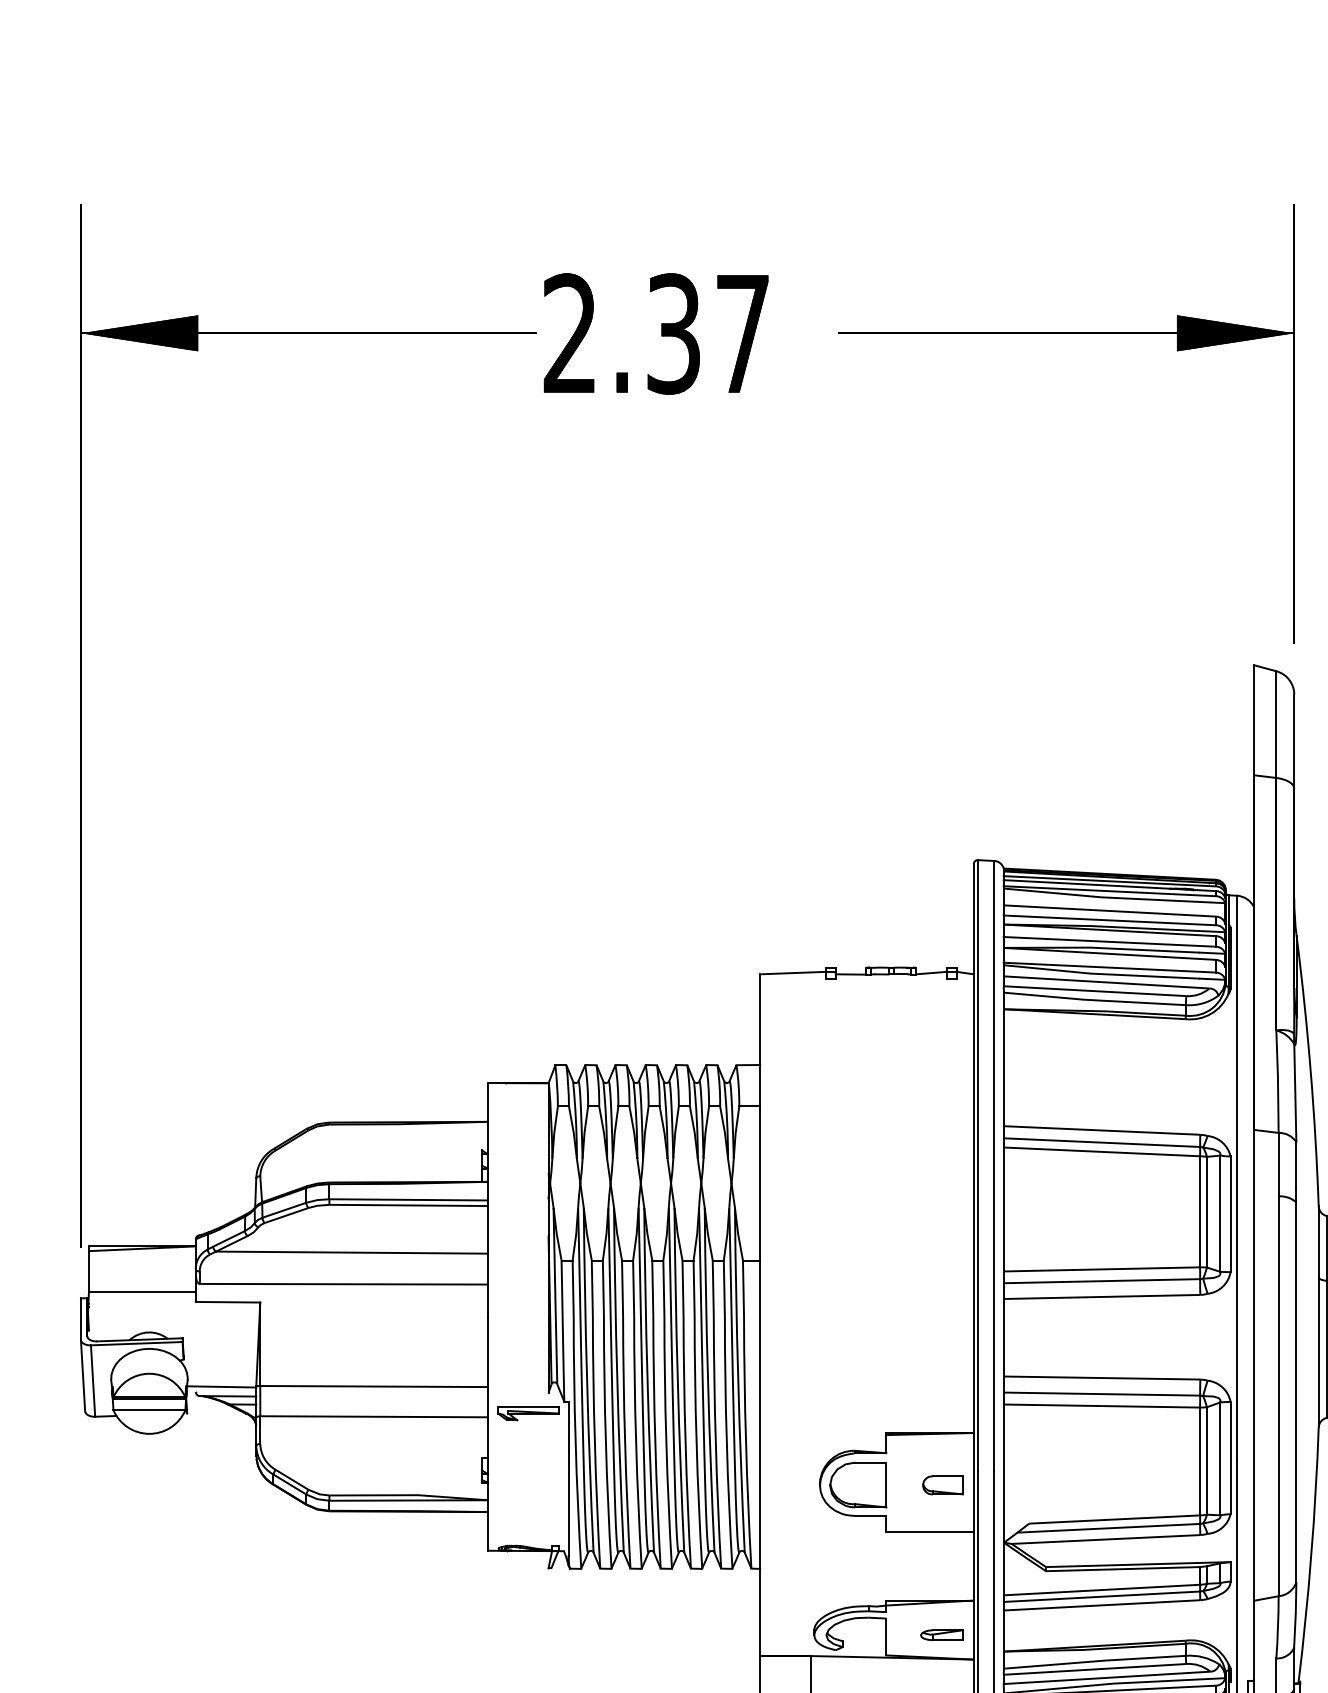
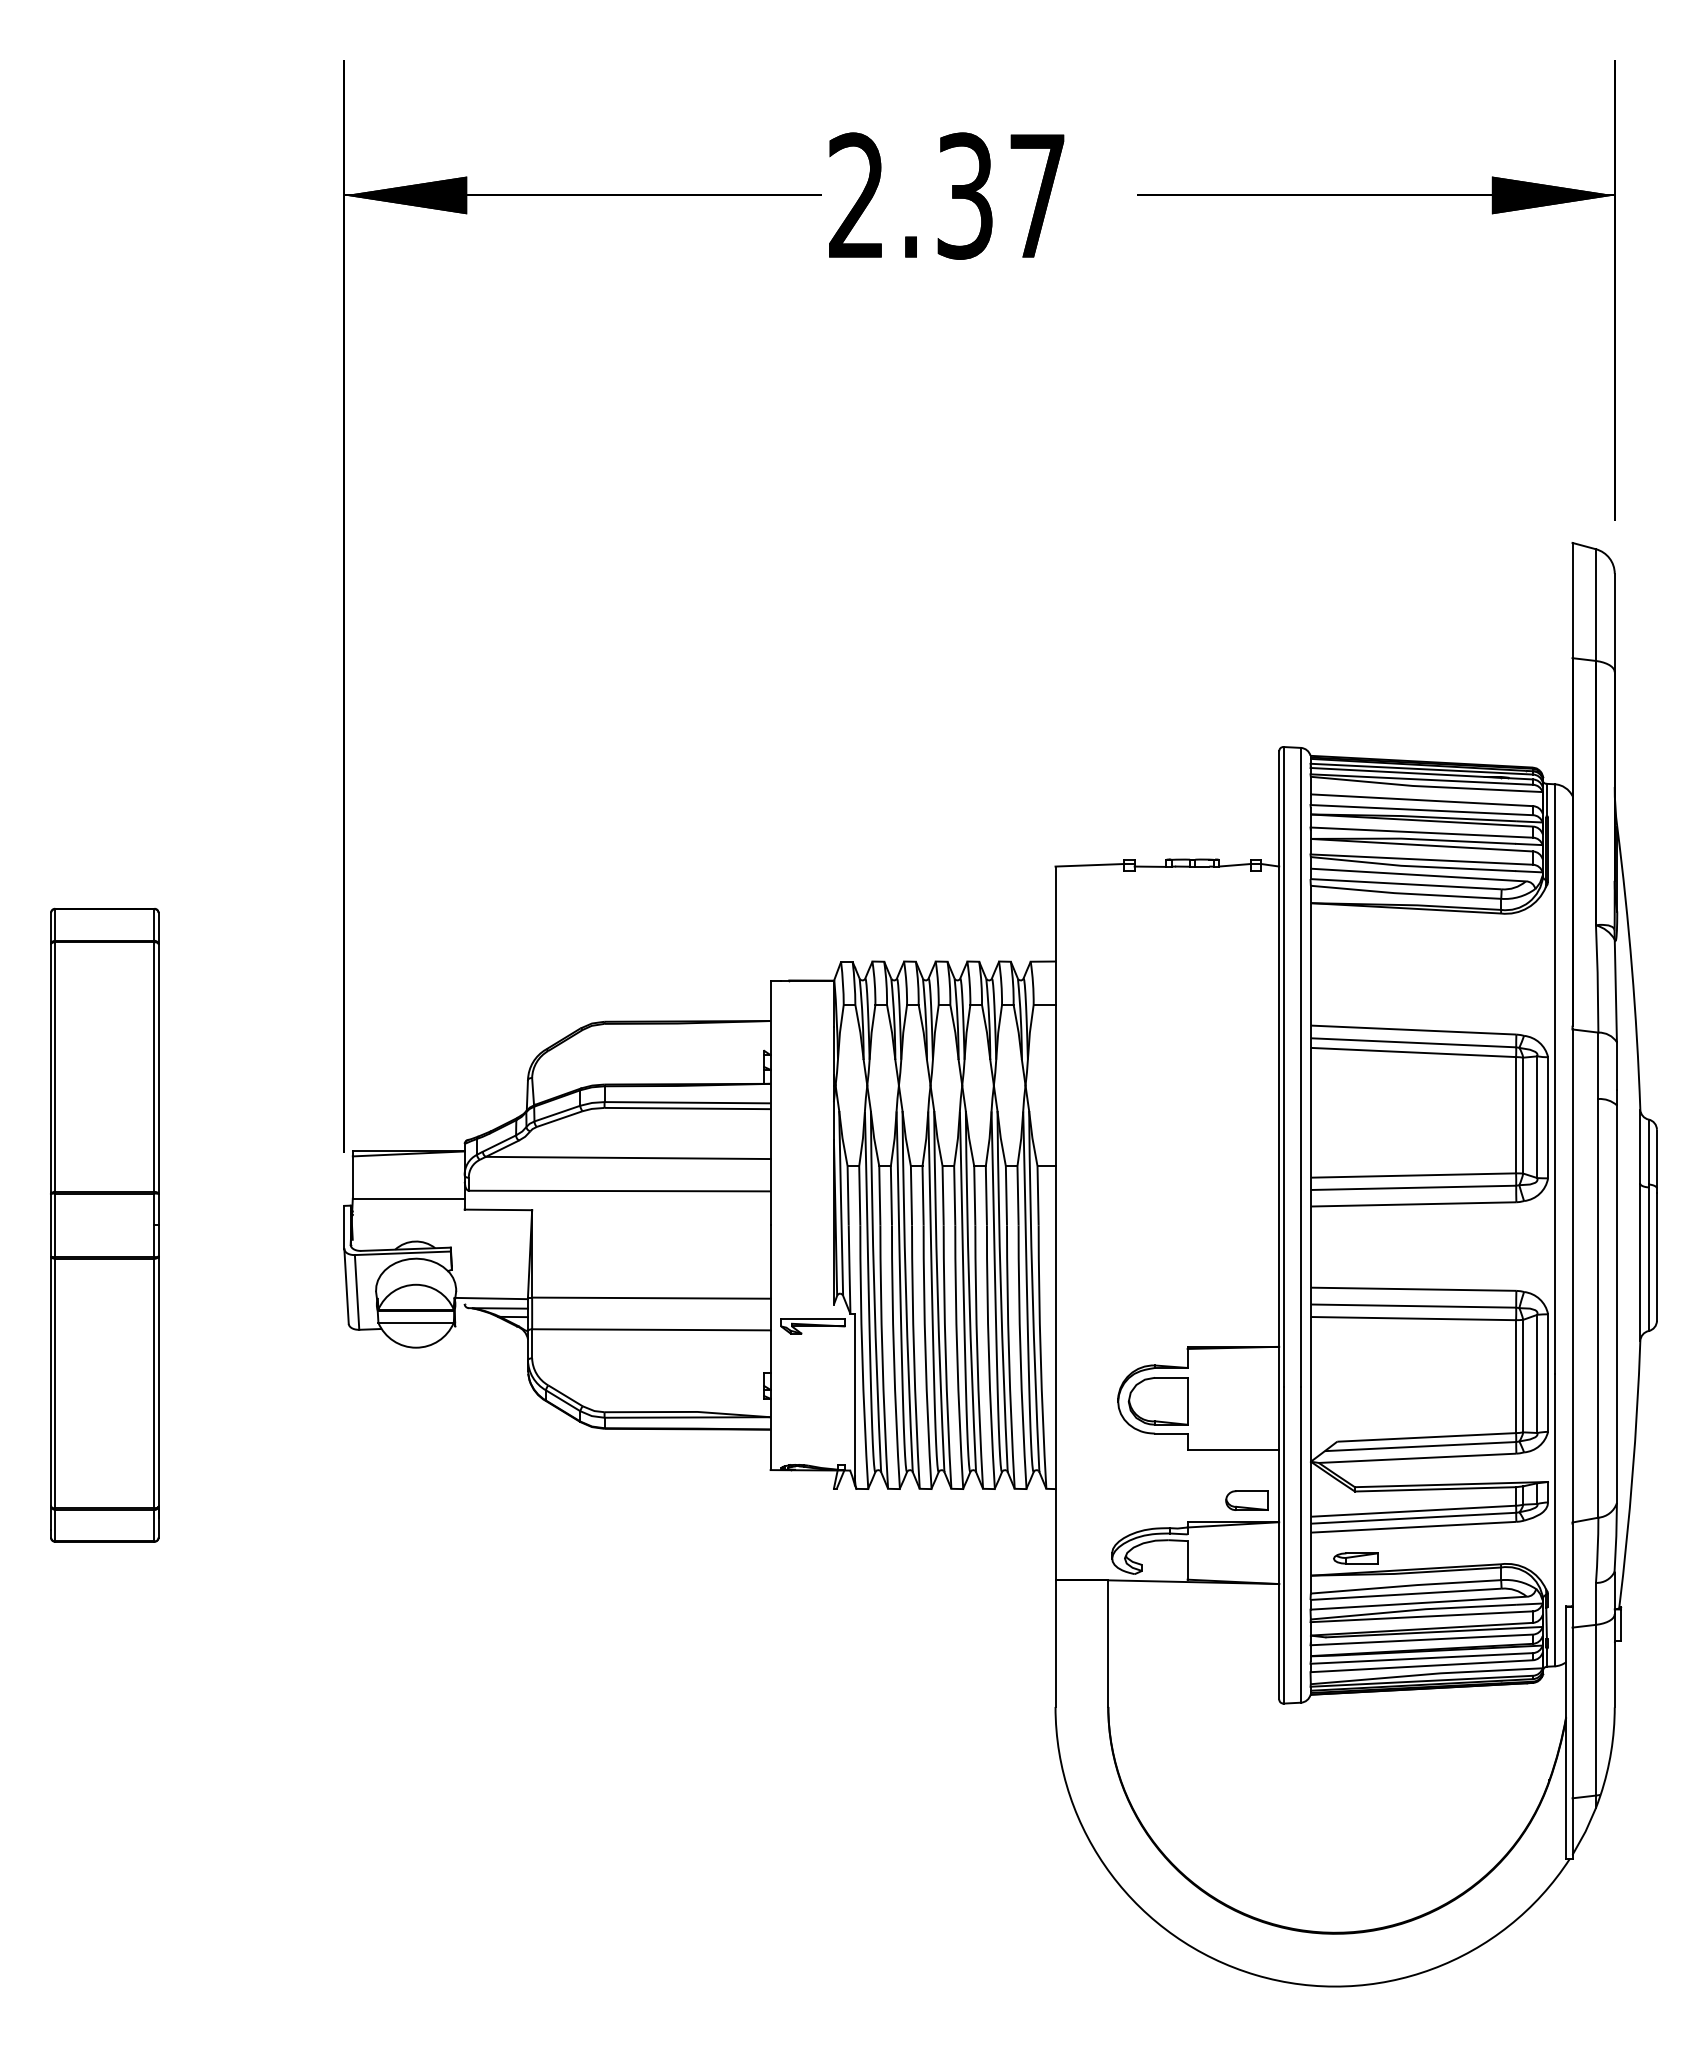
part: (942, 1485) -> (1246, 1500), moved
part: (941, 1635) -> (1355, 1558), moved

